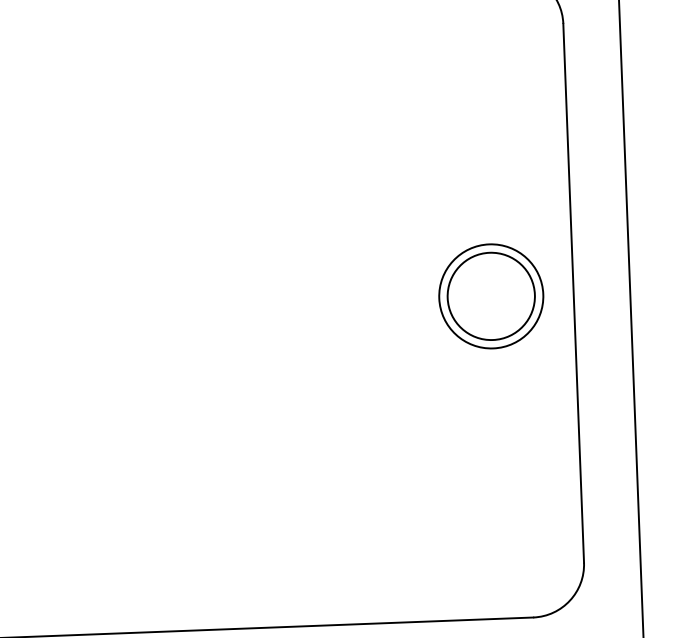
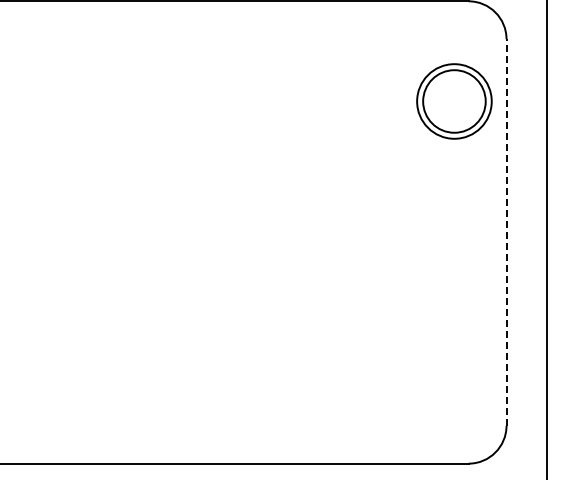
line: (573, 291) -> (506, 231), solid -> dashed
part: (491, 296) -> (454, 101), moved

